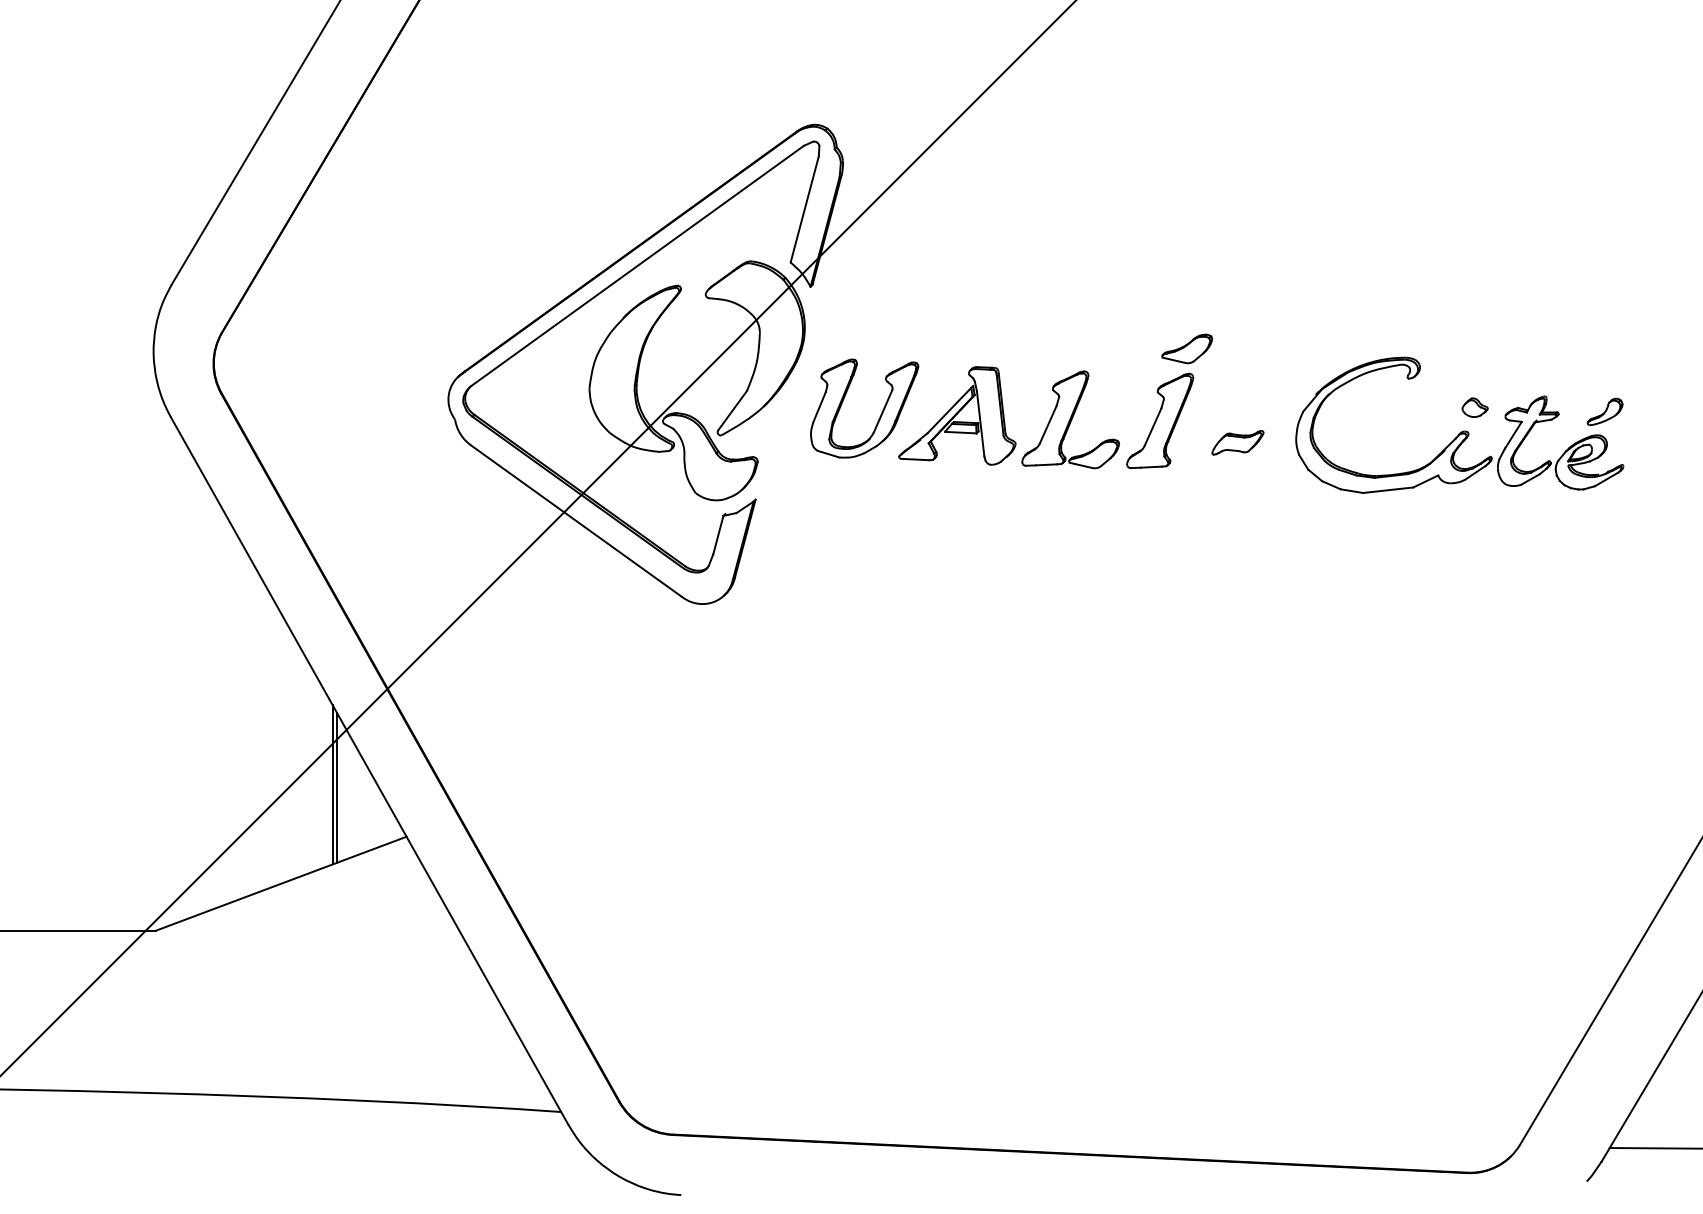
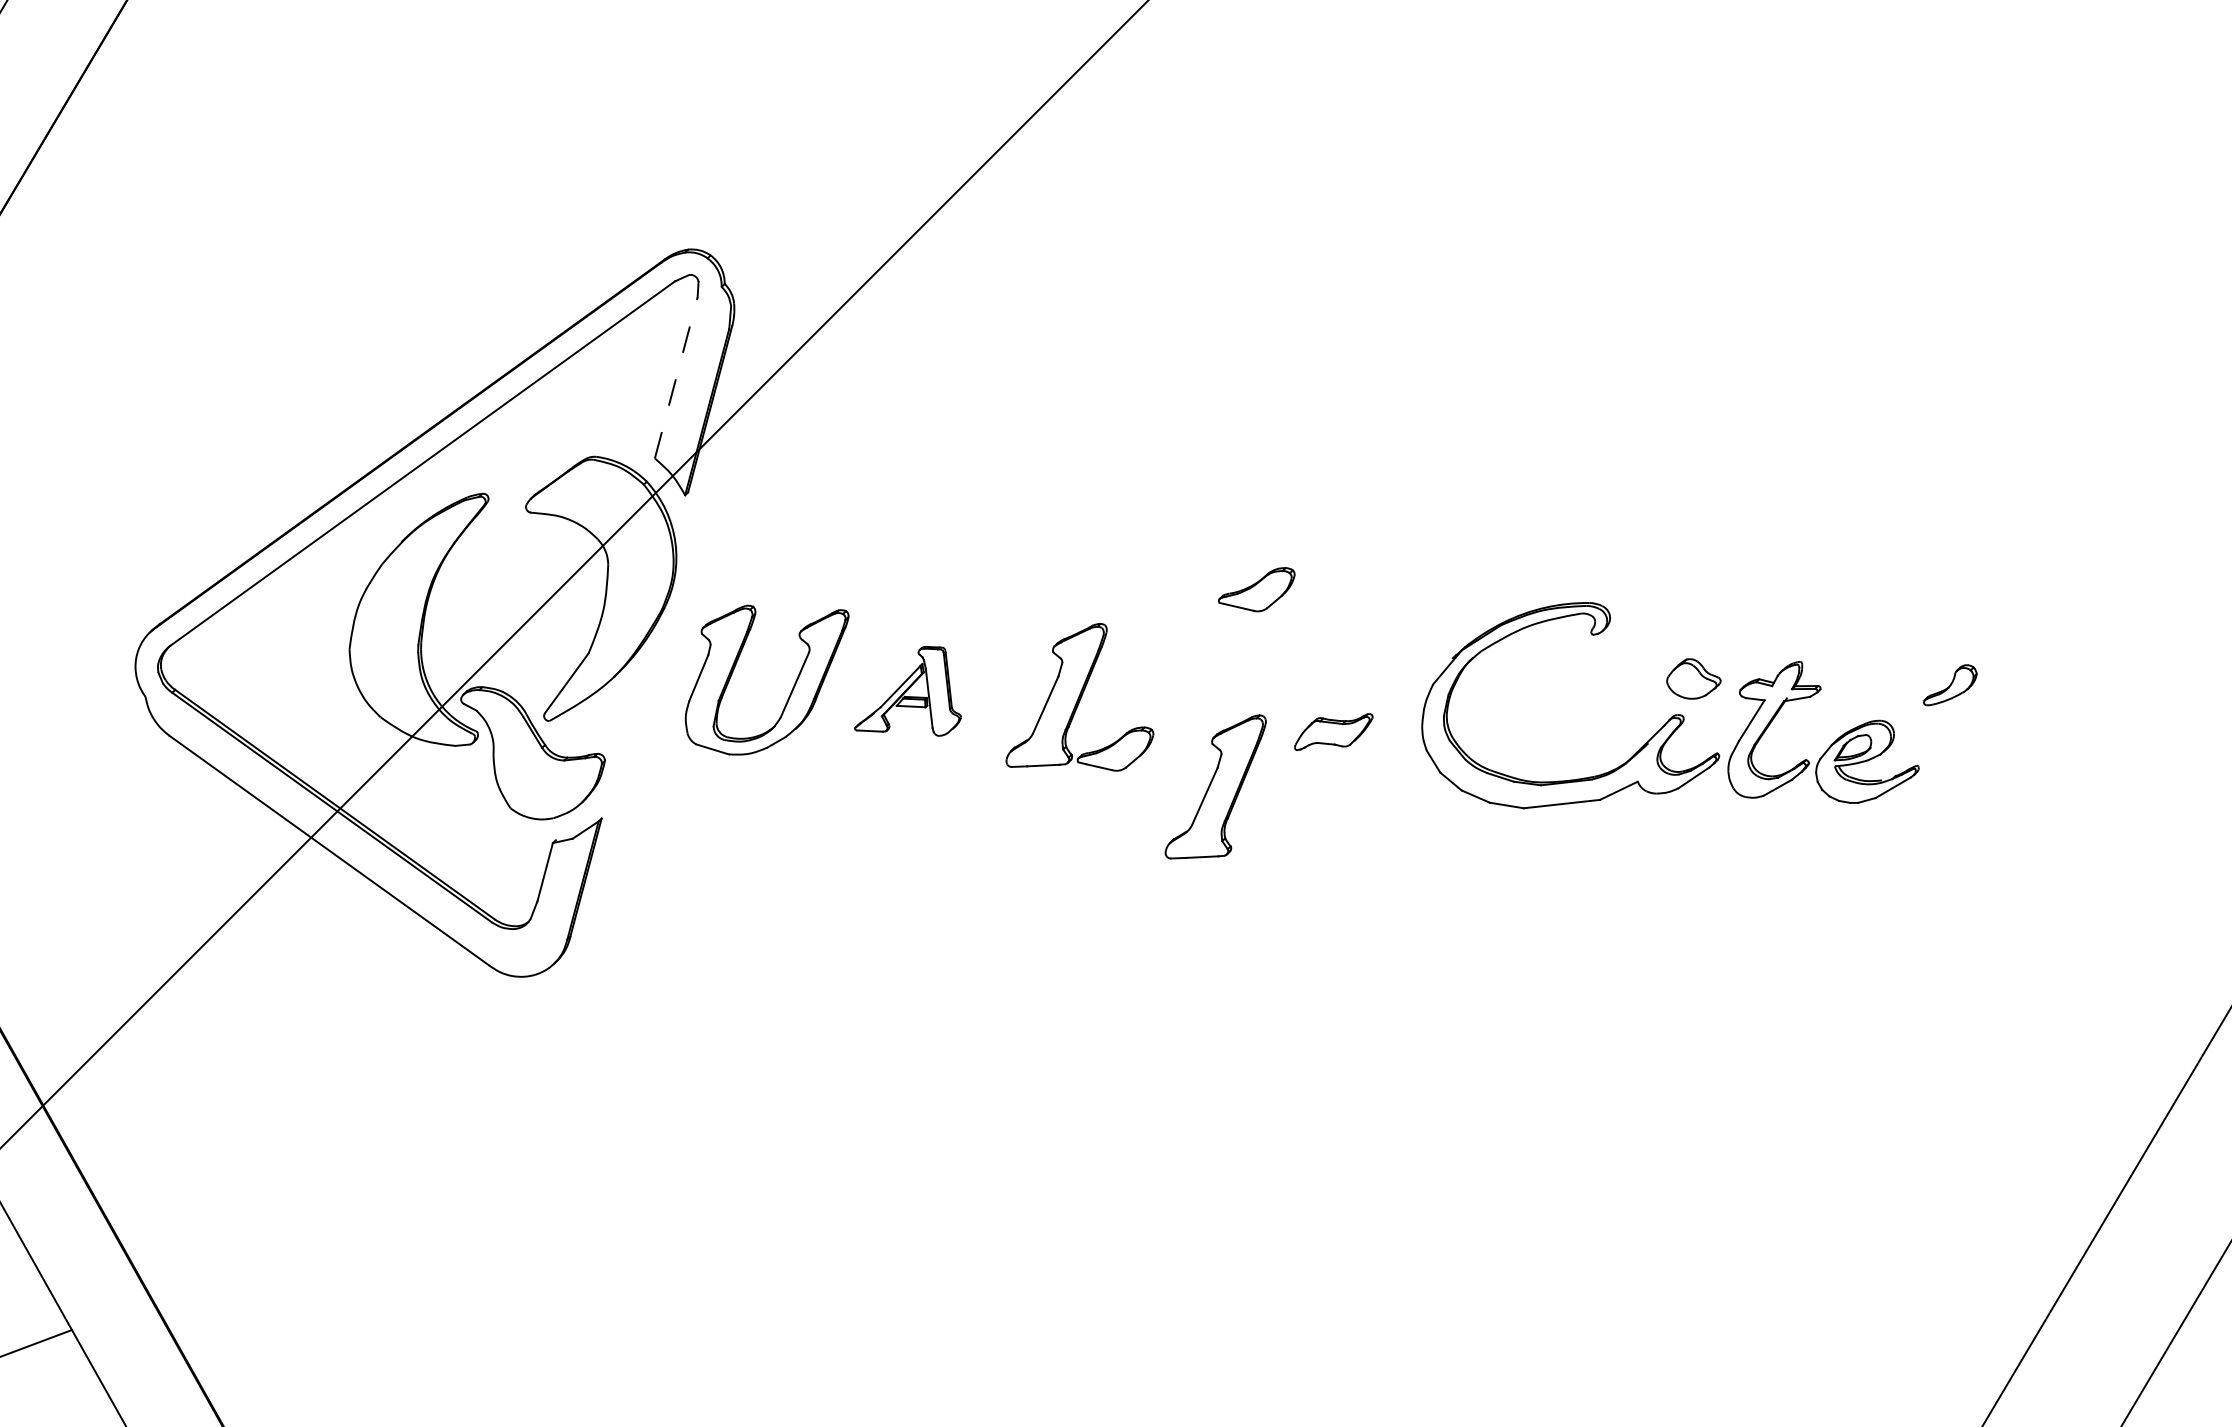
line: (804, 209) -> (675, 377), solid -> dashed
part: (1474, 407) -> (1692, 678), size x1.4
part: (1604, 411) -> (1949, 684), moved
part: (957, 415) -> (908, 690), size x0.6
part: (1160, 420) -> (1216, 786), moved

